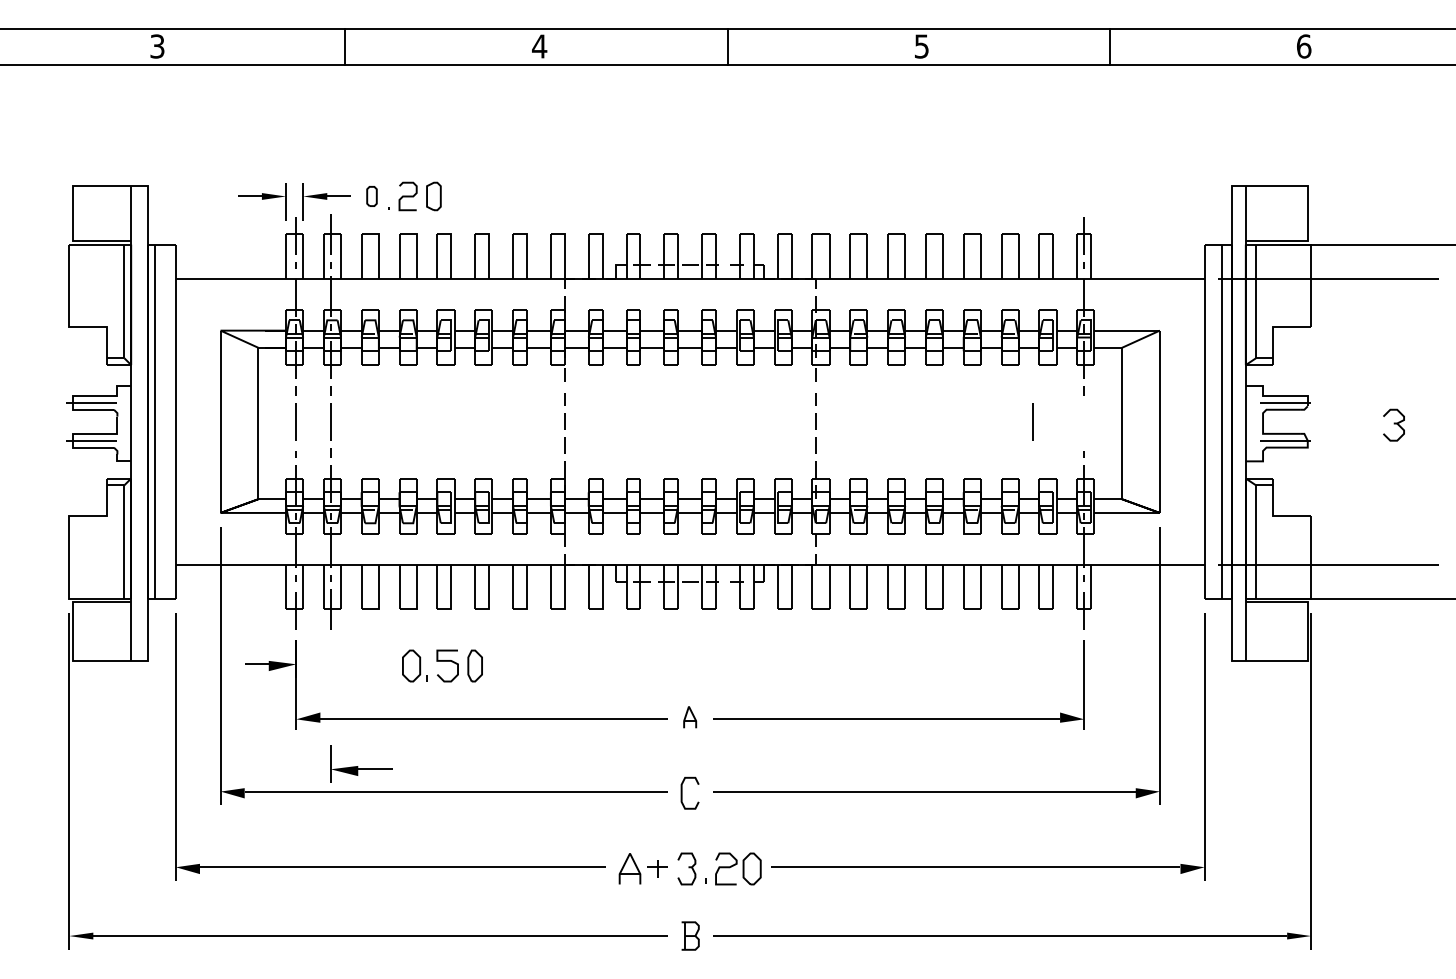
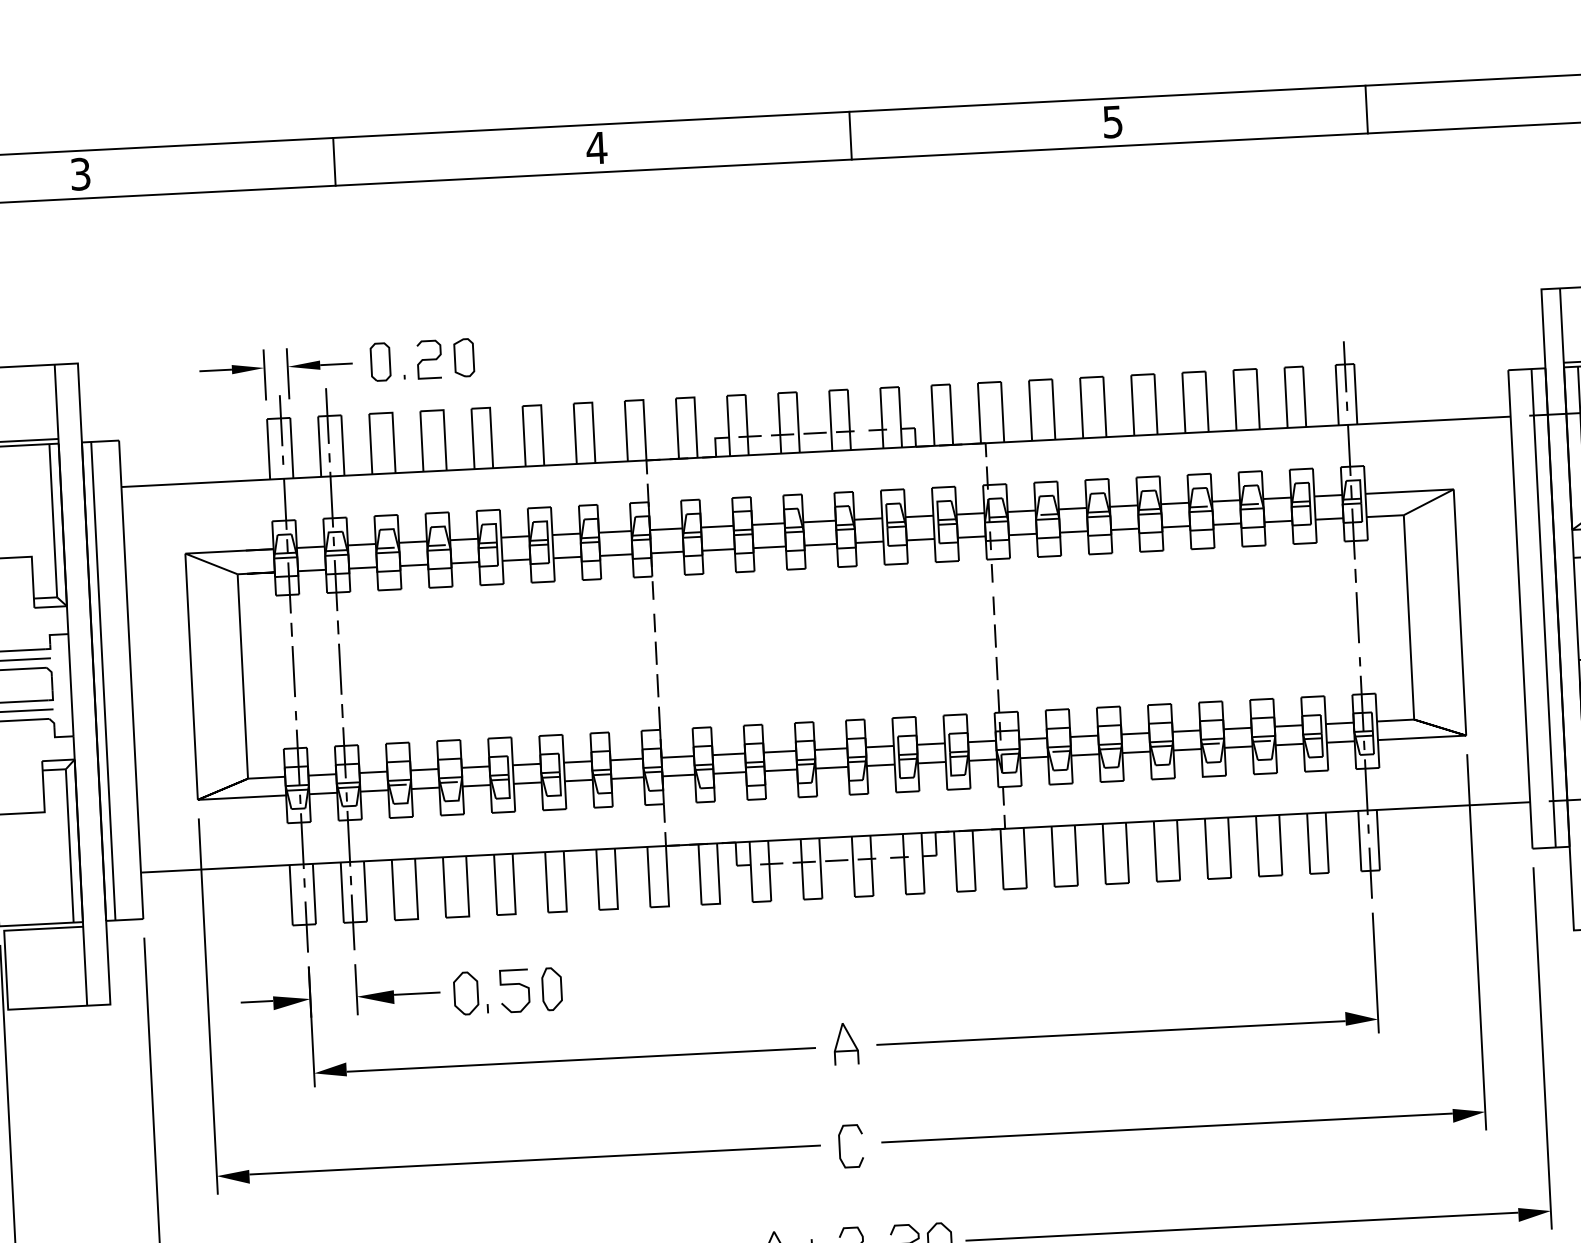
part: (371, 196) -> (379, 362), size x1.43
line: (1032, 421) -> (1356, 617), moved
part: (689, 716) -> (844, 1042), size x1.43
part: (361, 763) -> (398, 986), moved

